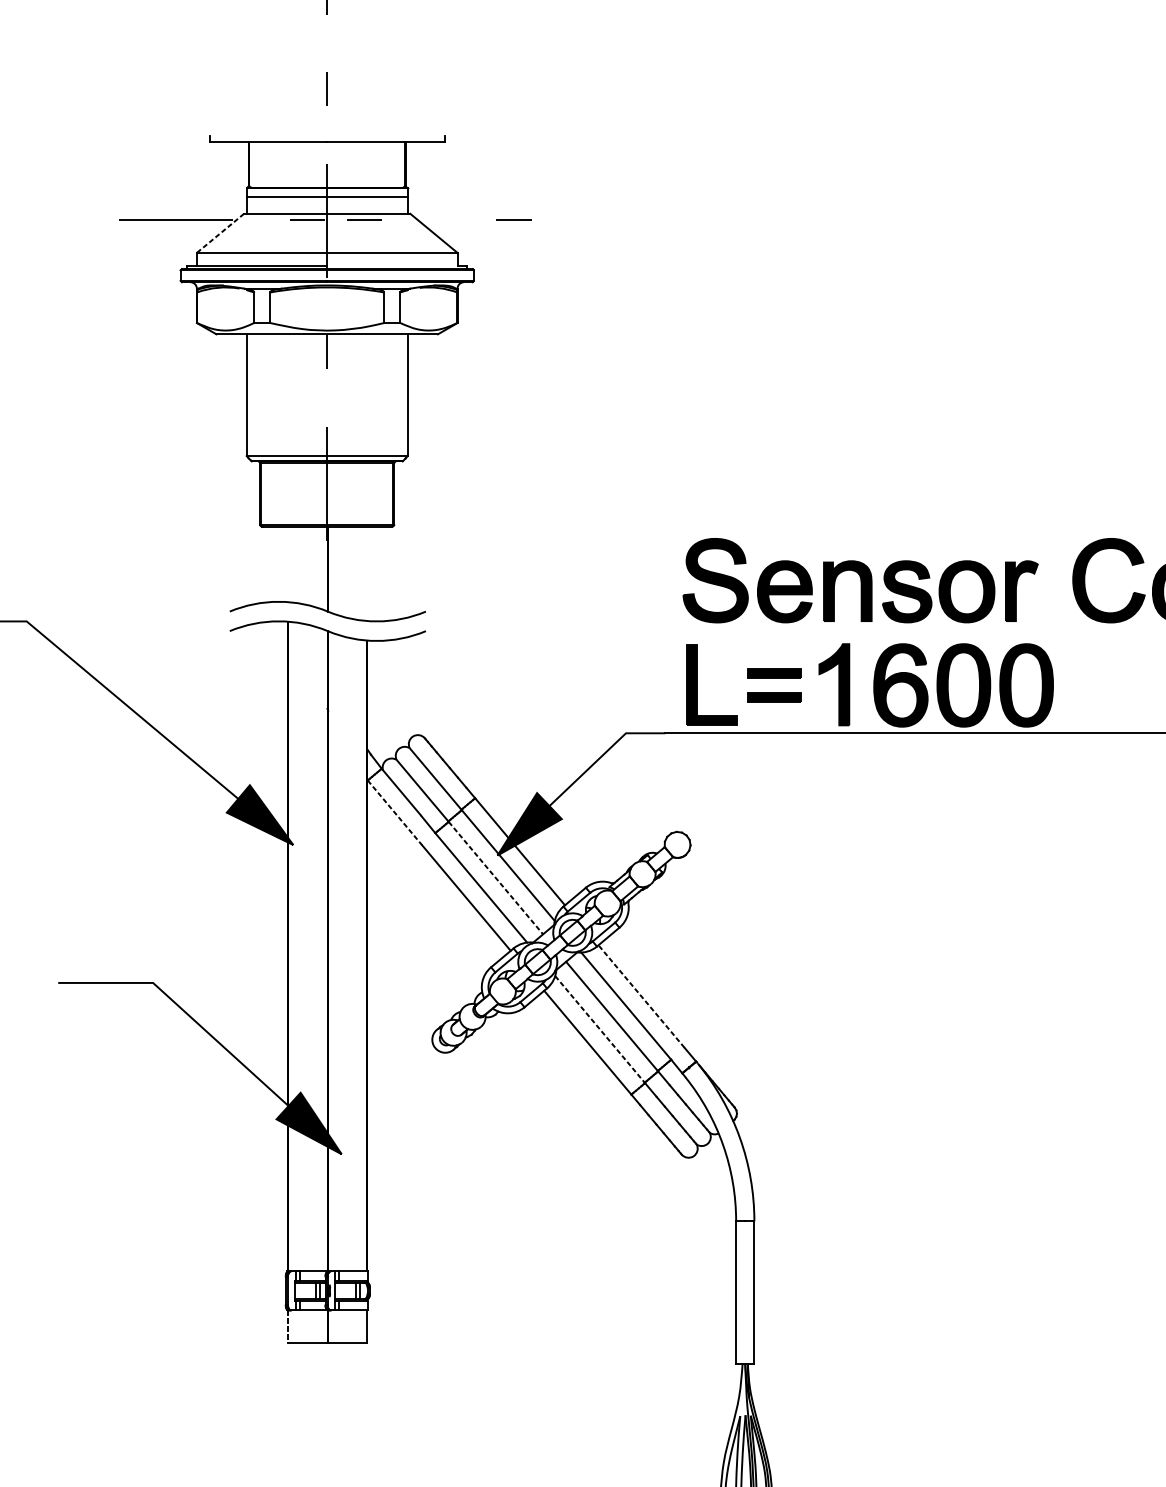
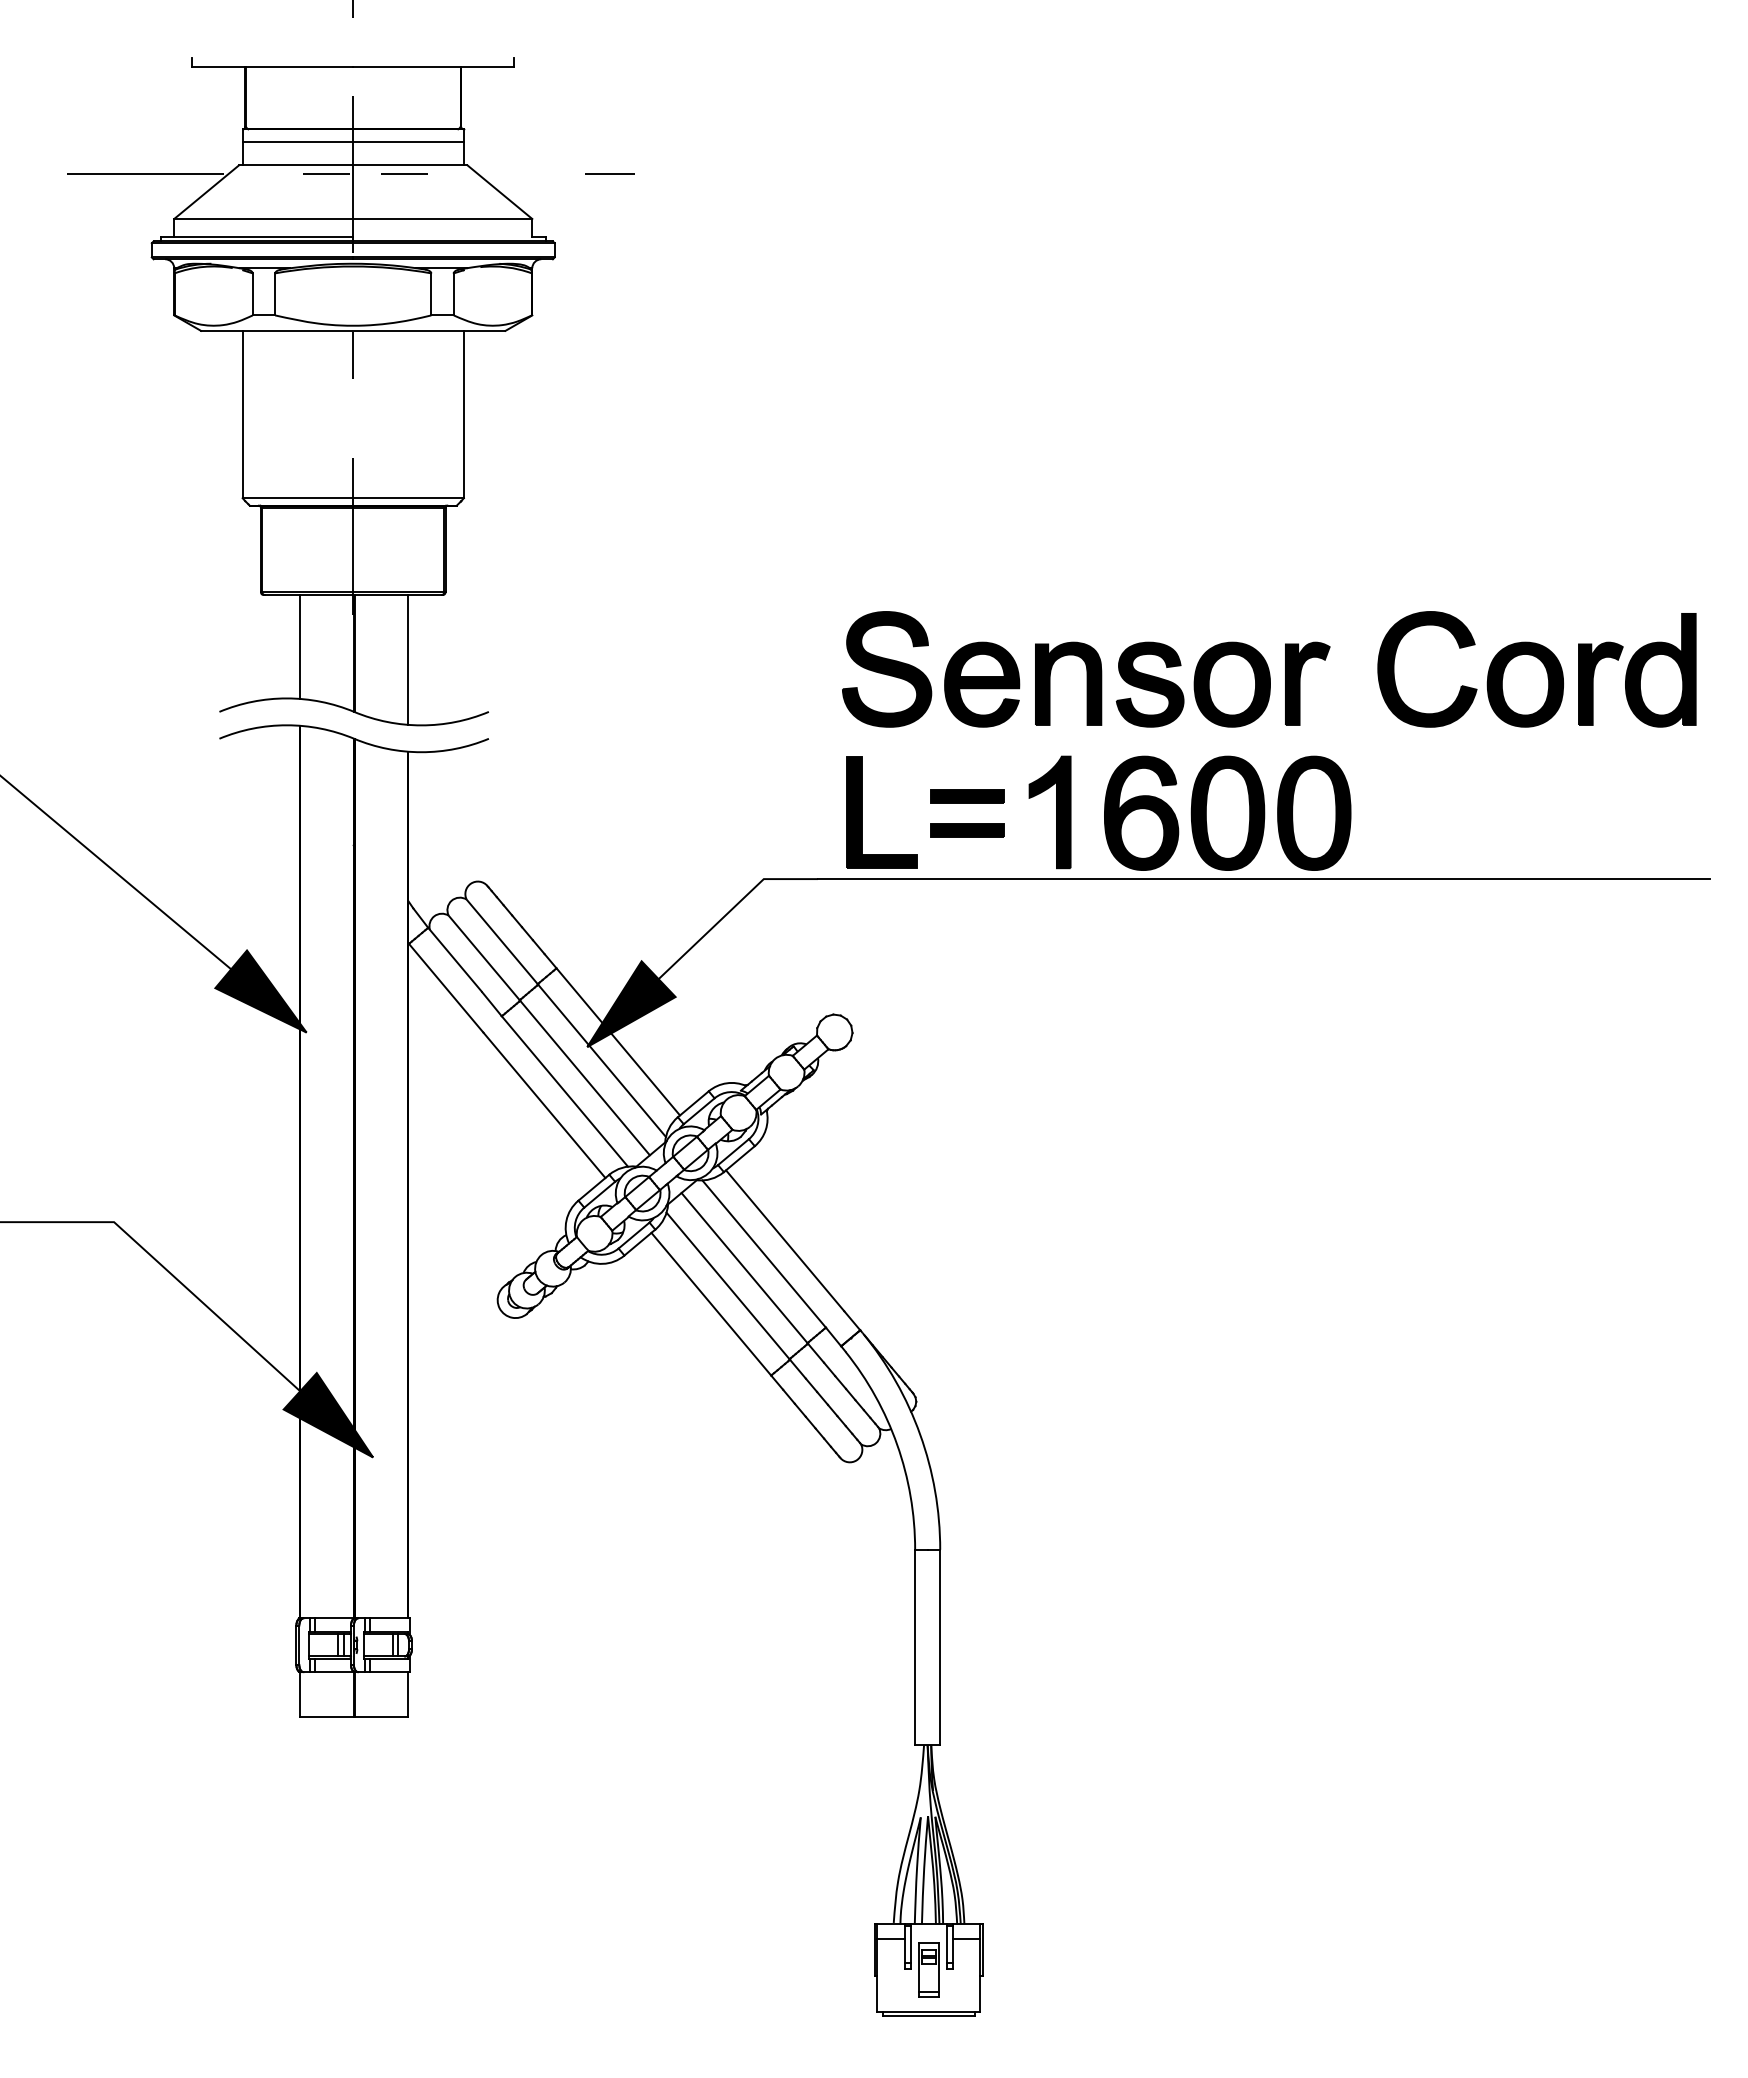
line: (220, 233) -> (206, 192), dashed -> solid
line: (288, 564) -> (300, 646), added
line: (367, 573) -> (408, 659), added
line: (395, 812) -> (446, 988), dashed -> solid
line: (496, 878) -> (585, 1078), dashed -> solid
line: (641, 996) -> (785, 1240), dashed -> solid
line: (600, 1029) -> (728, 1285), dashed -> solid
line: (288, 1326) -> (300, 1694), dashed -> solid

